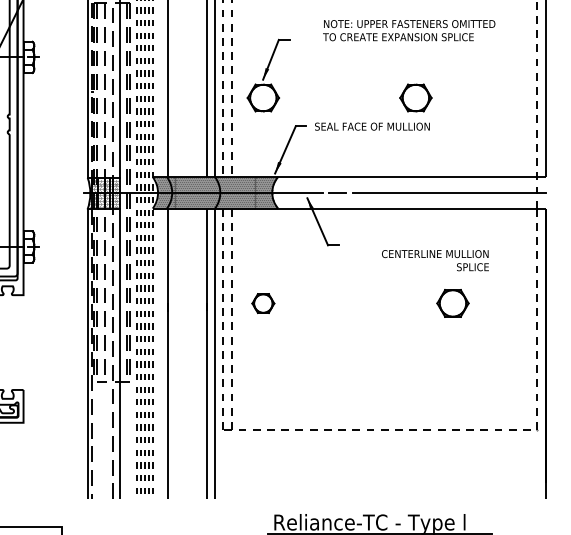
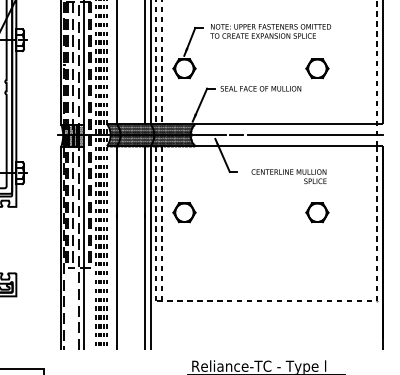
text: (408, 30) -> (270, 31), moved
part: (416, 97) -> (317, 68), moved
text: (434, 260) -> (288, 176), moved
part: (263, 303) -> (184, 212), size x1.43

